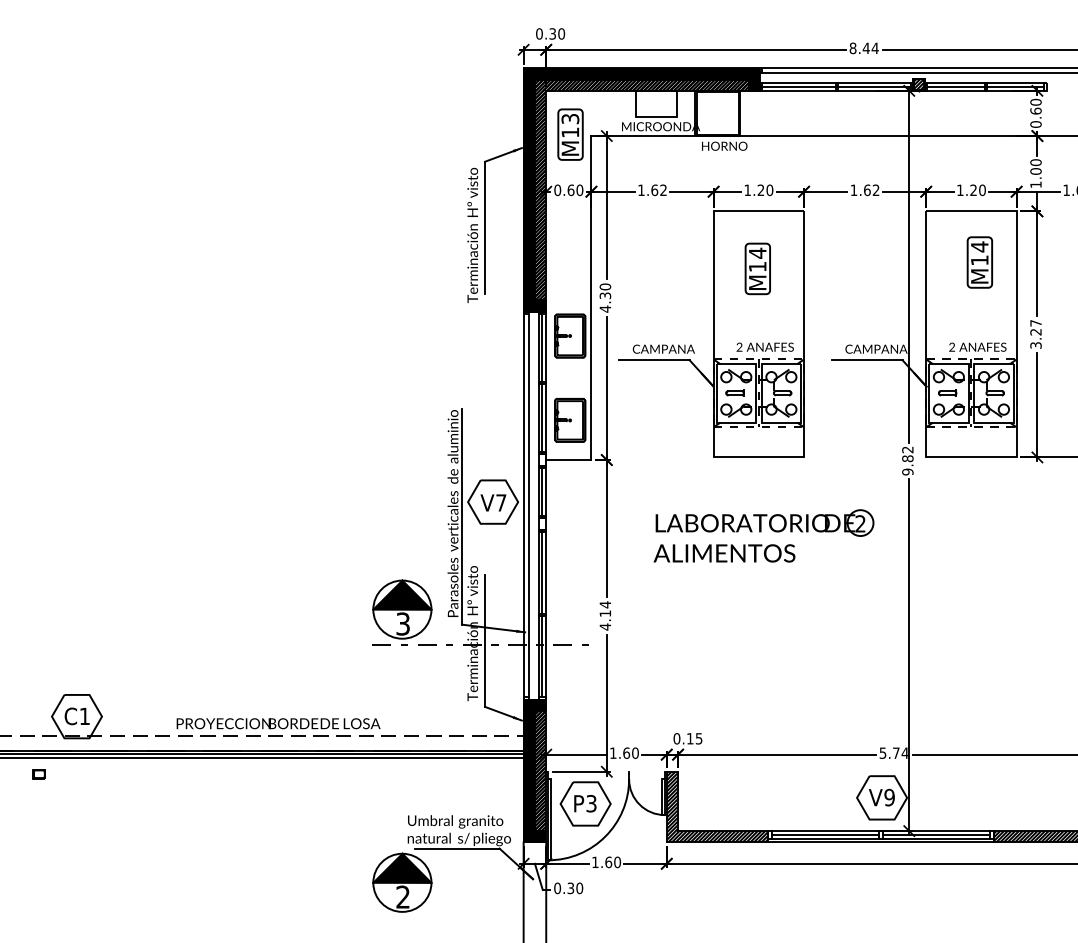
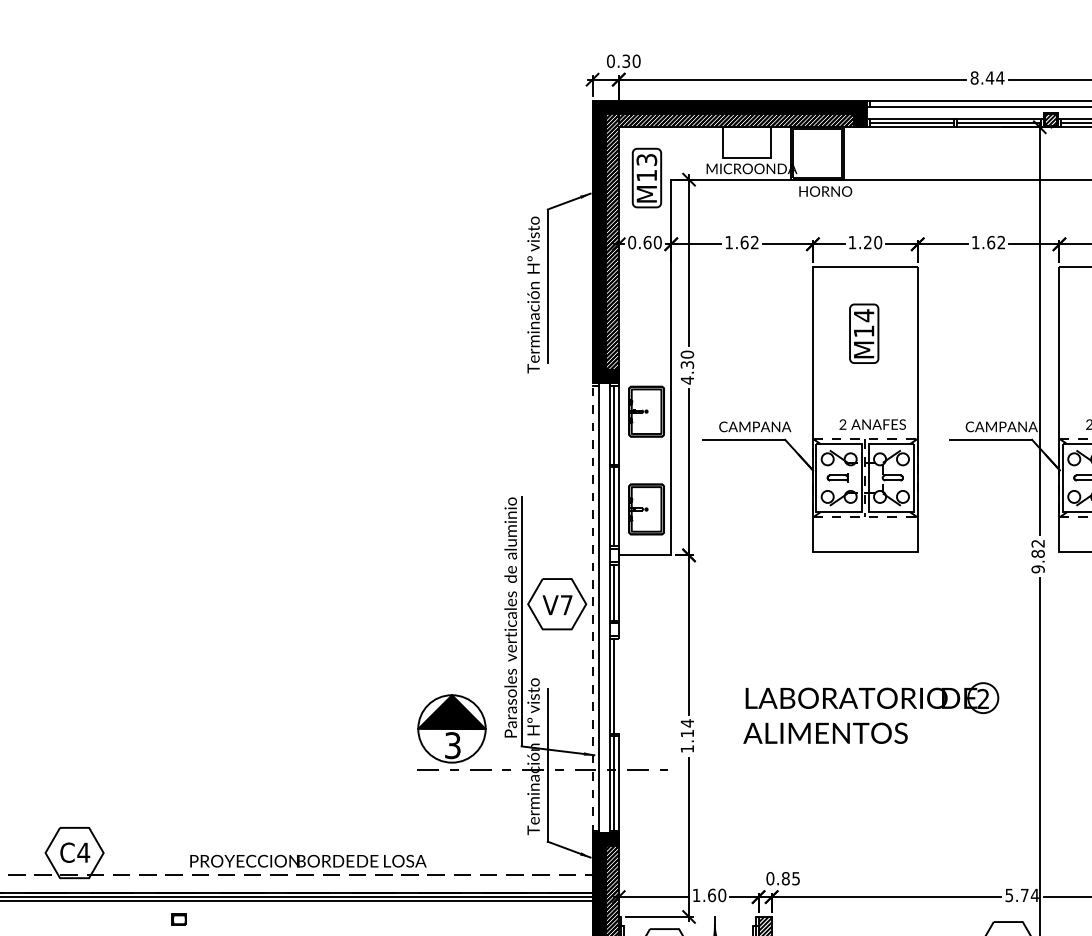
line: (523, 505) -> (592, 608), solid -> dashed
part: (763, 535) -> (870, 712), moved
line: (546, 572) -> (619, 685), removed
text: (604, 626) -> (686, 748), 4.14 -> 1.14
text: (84, 715) -> (83, 851), C1 -> C4
text: (689, 738) -> (784, 878), 0.15 -> 0.85
part: (38, 774) -> (178, 920), moved

